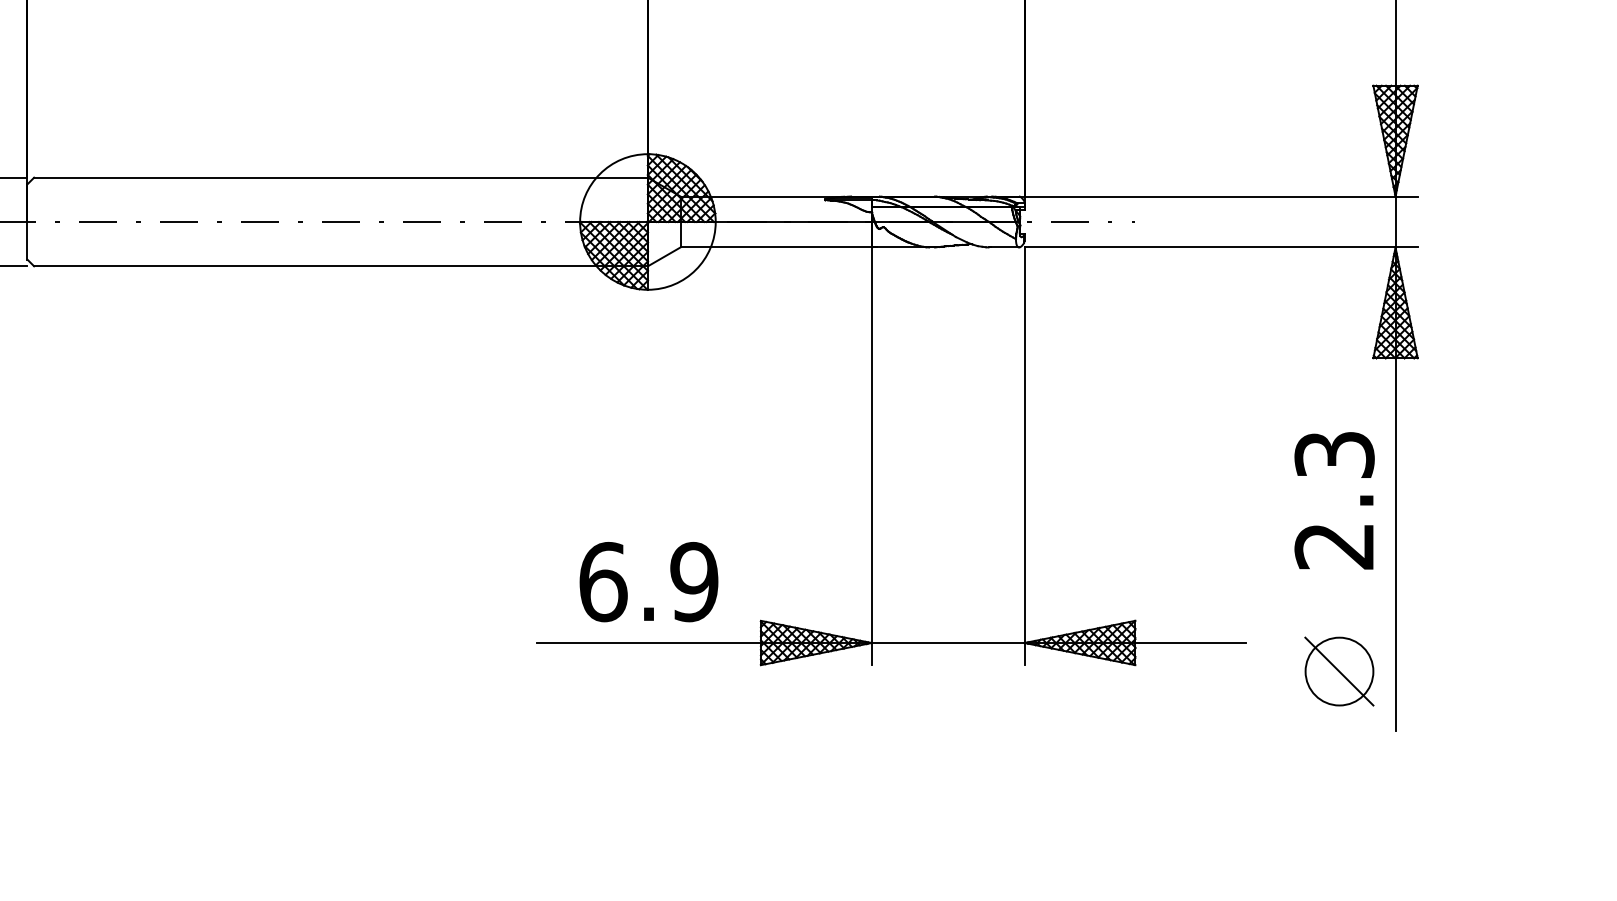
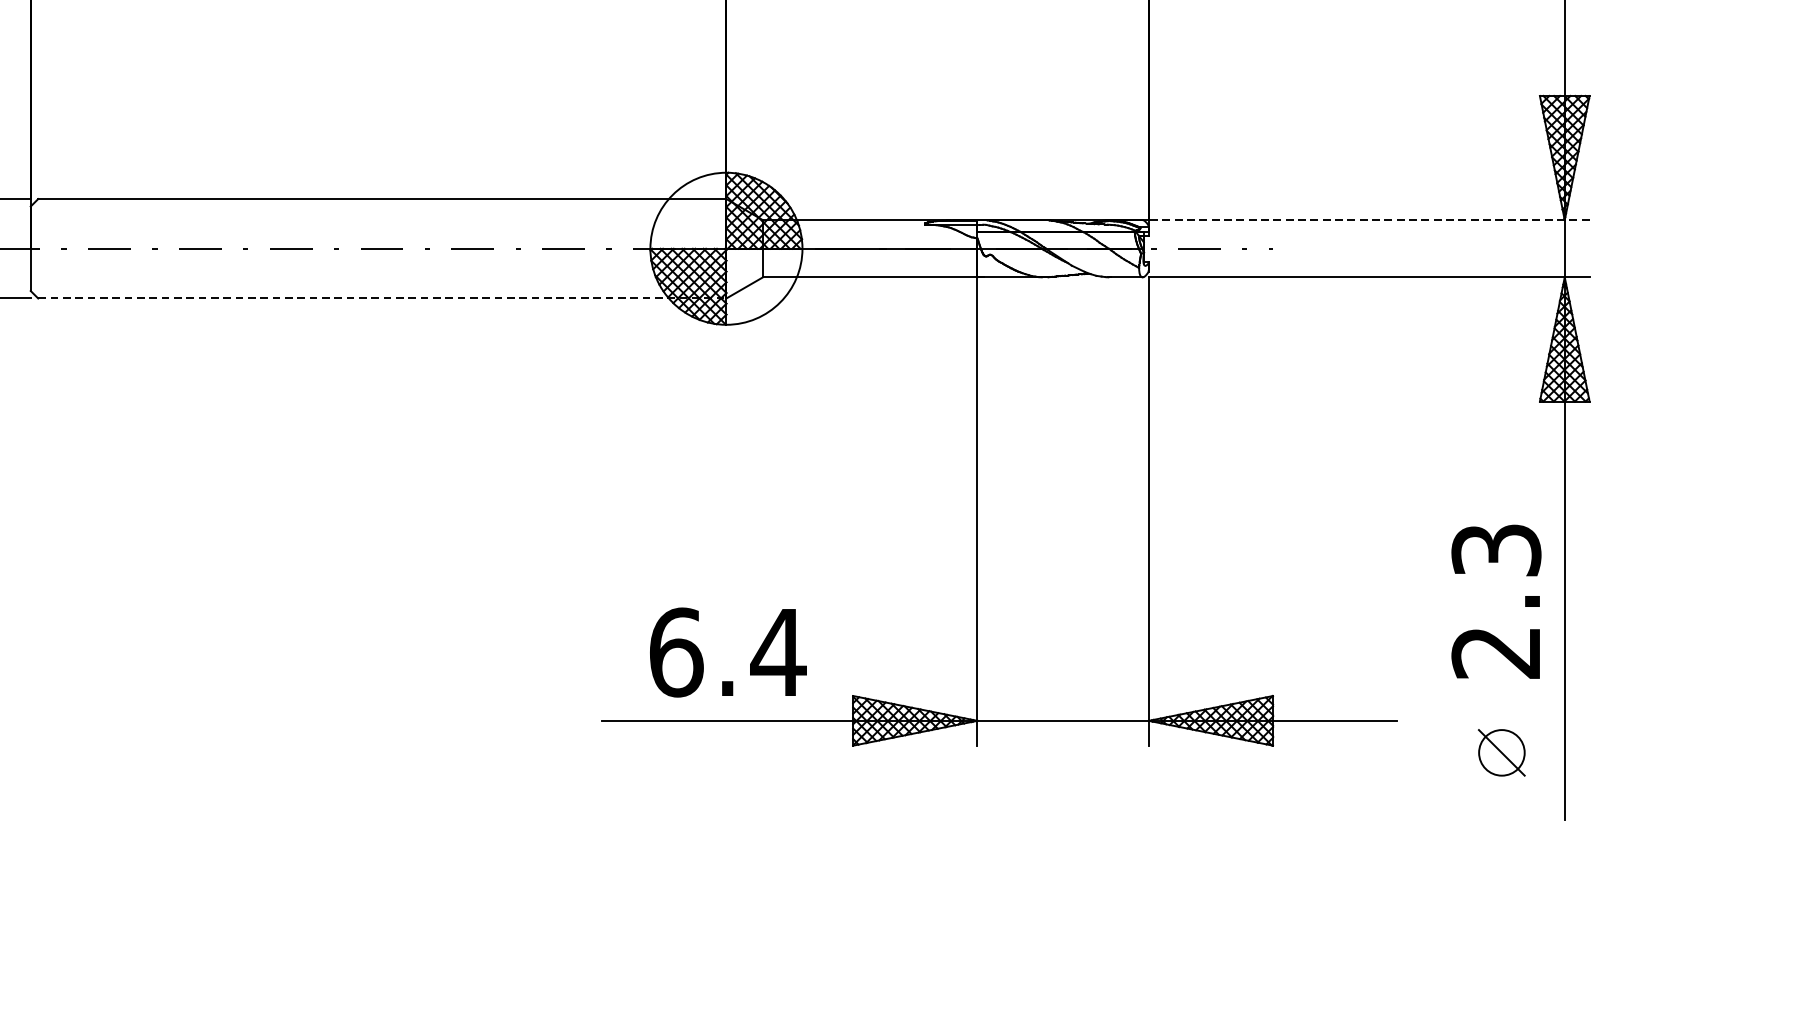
line: (1221, 196) -> (1369, 220), solid -> dashed
line: (341, 266) -> (382, 298), solid -> dashed
text: (1334, 500) -> (1496, 601), moved
text: (694, 581) -> (778, 651), 6.9 -> 6.4
part: (1339, 671) -> (1501, 752), size x0.6

